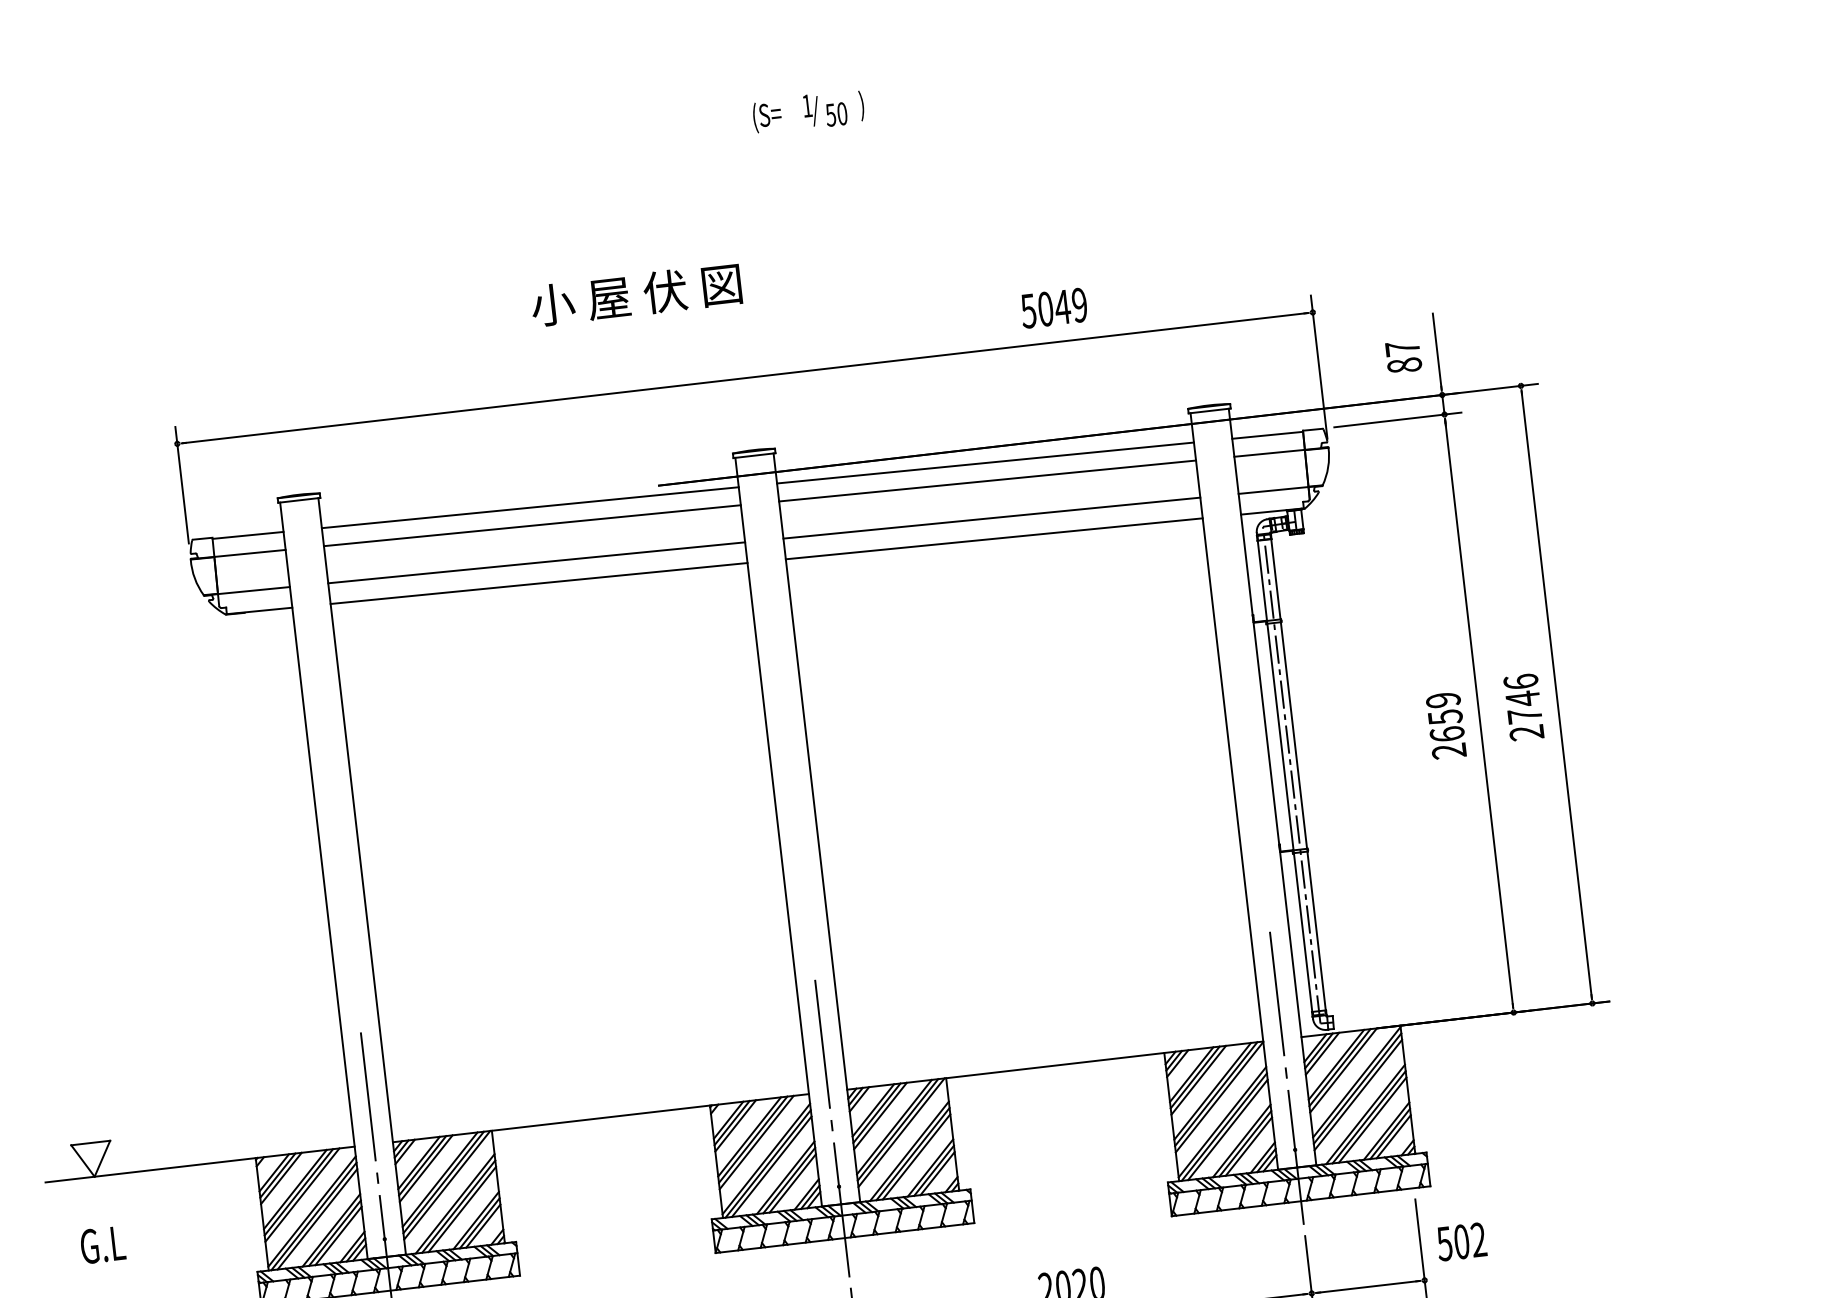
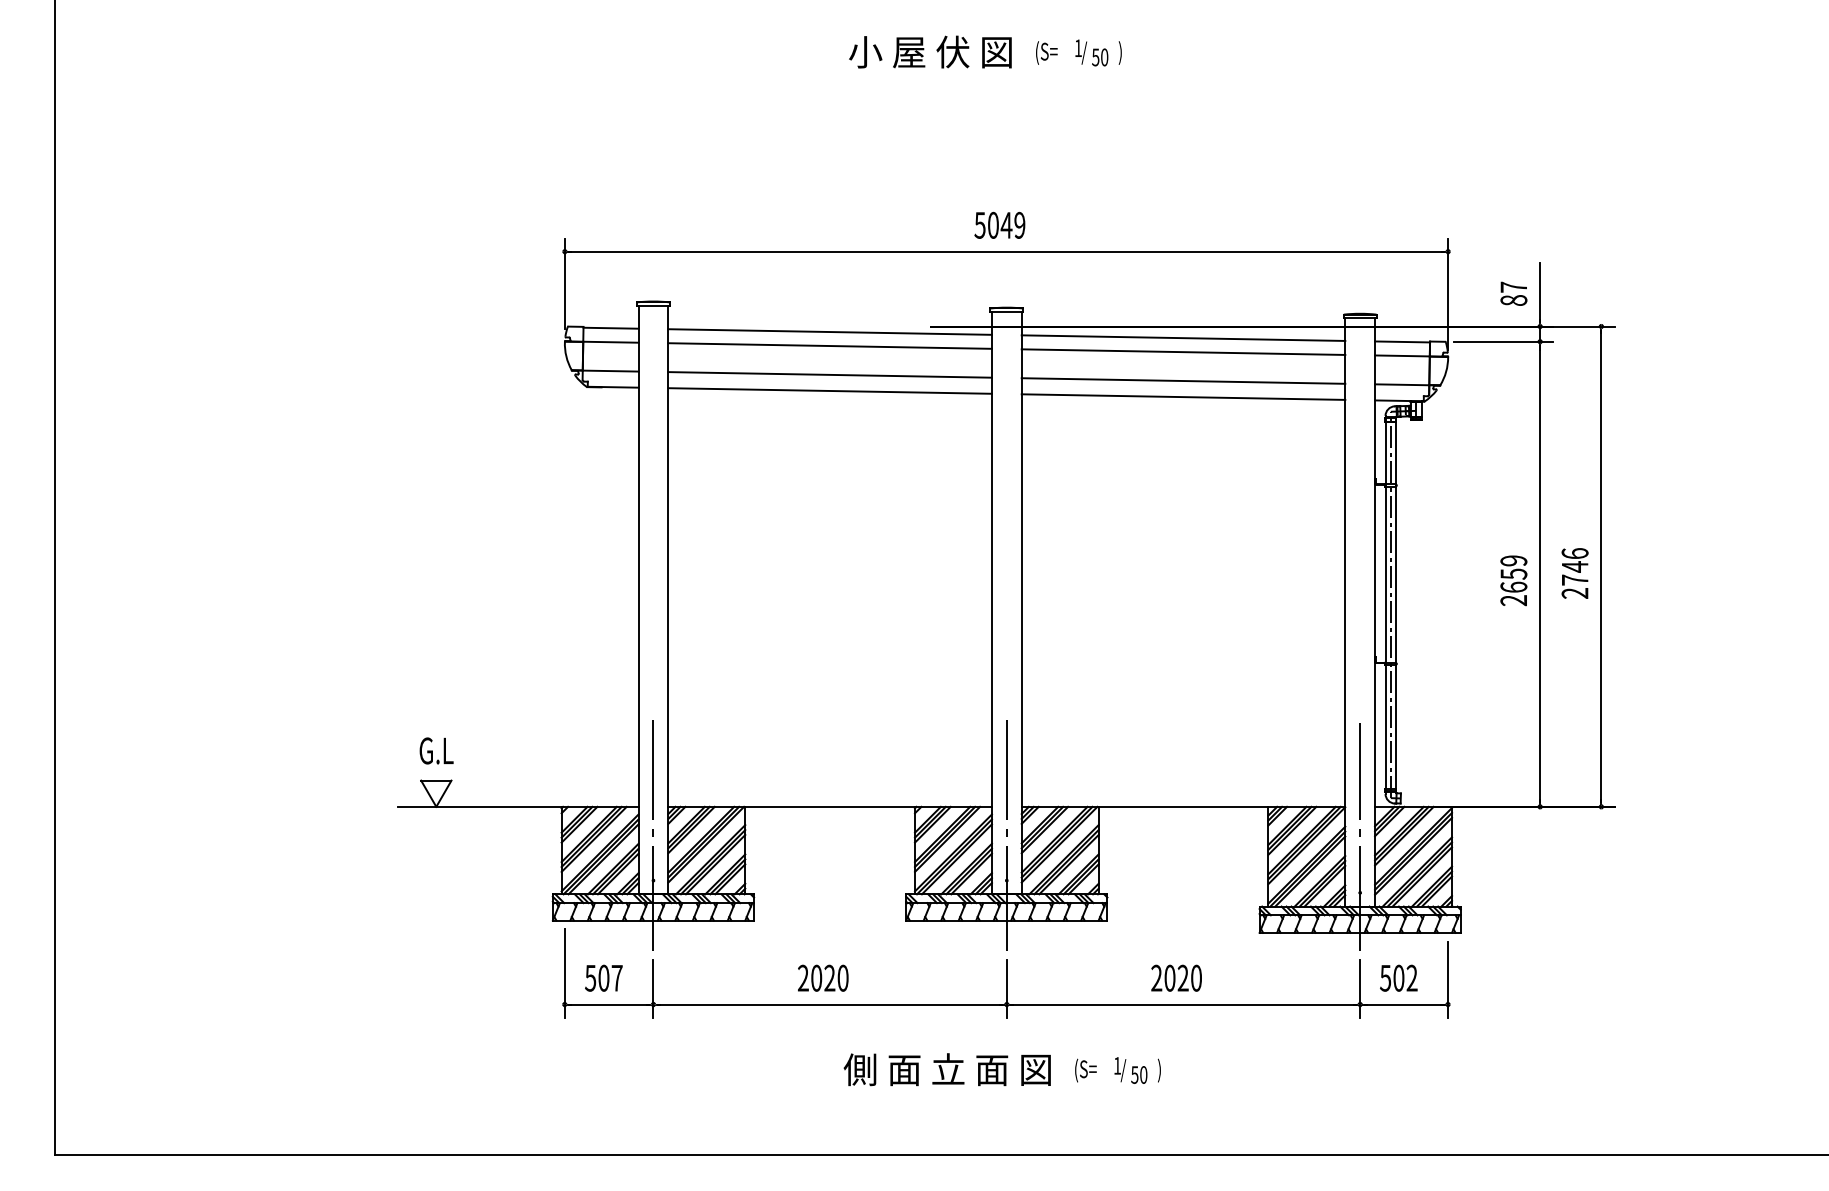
text: (636, 294) -> (930, 51), moved
text: (1053, 307) -> (999, 224), moved
text: (1461, 1240) -> (1398, 977), moved
text: (102, 1244) -> (436, 750), moved

